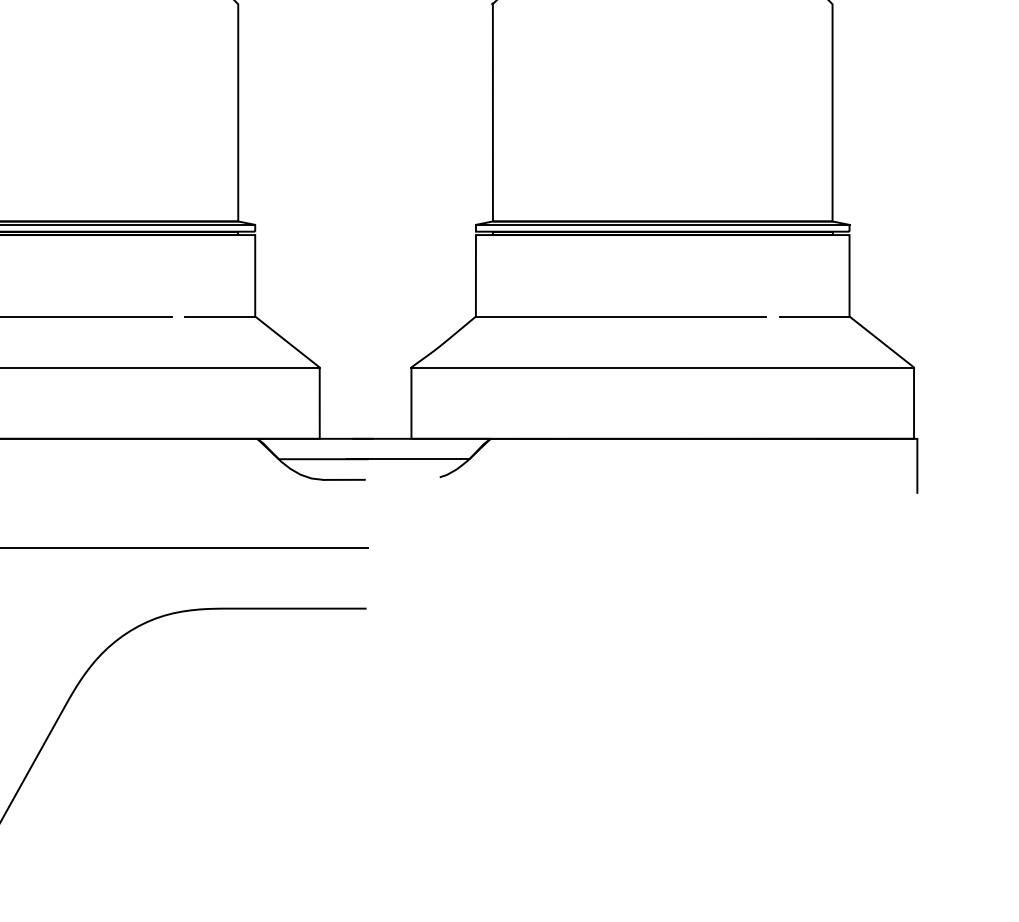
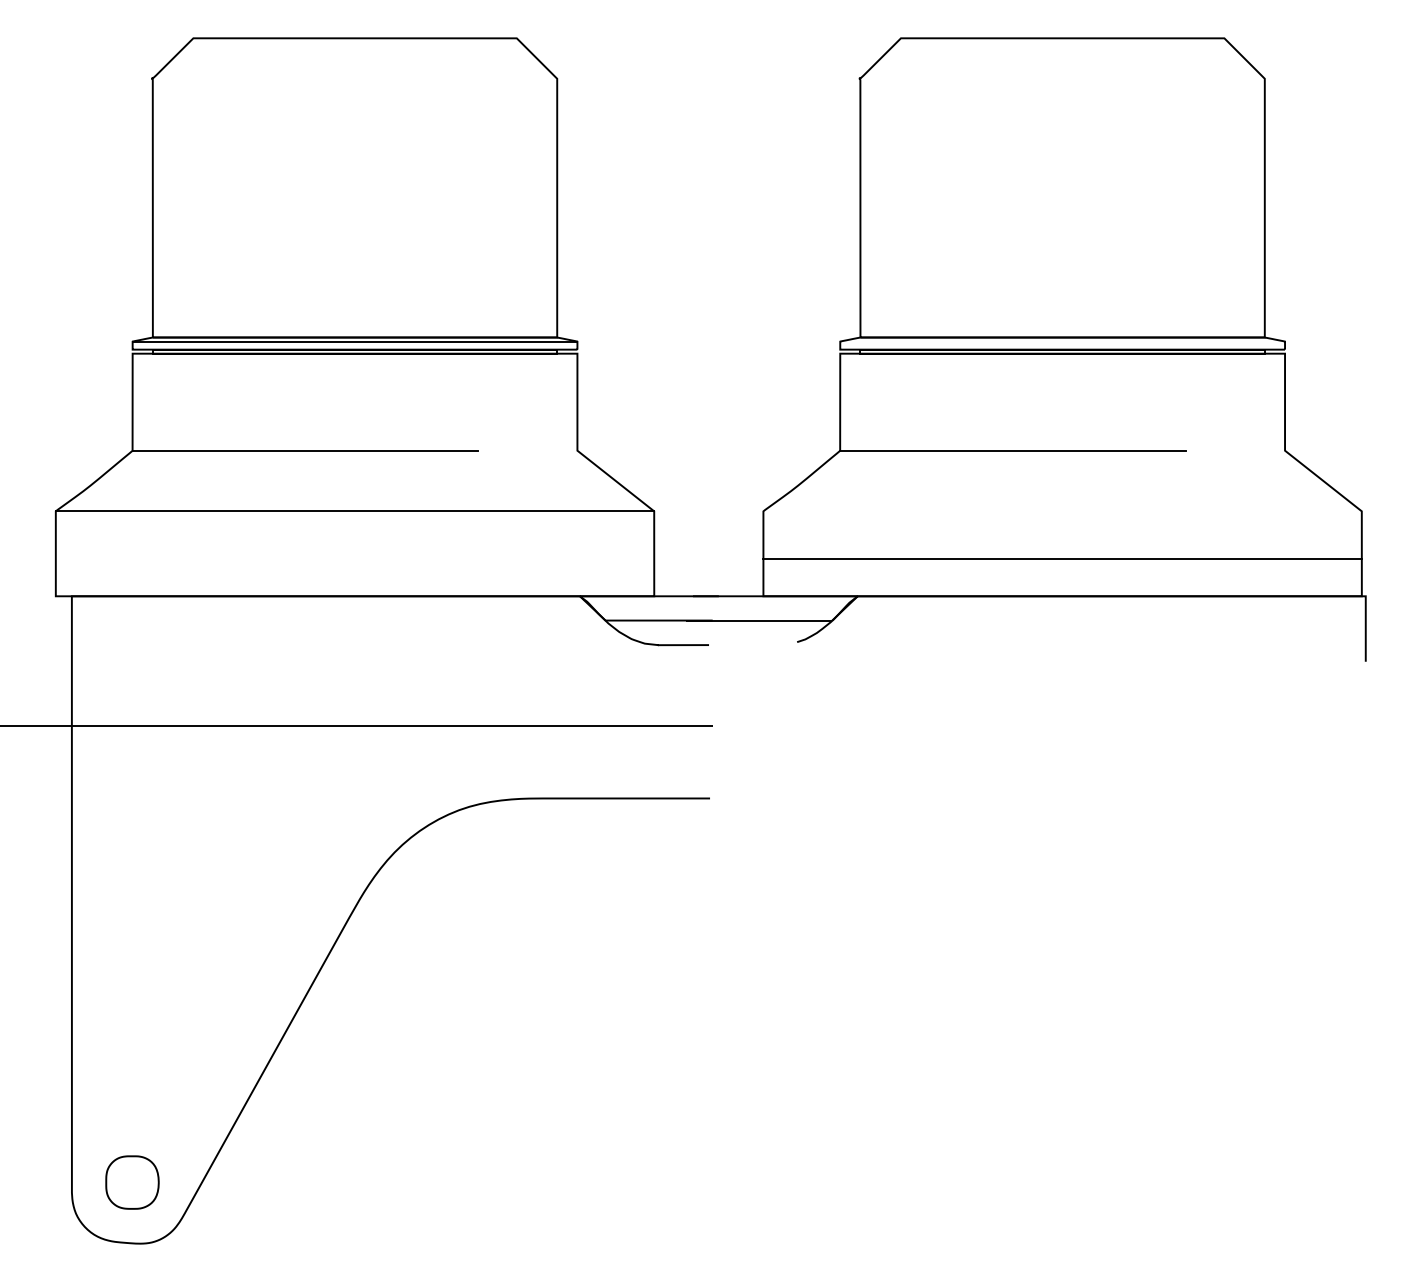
line: (662, 224) -> (1062, 341), removed
line: (220, 316) -> (535, 450), removed
line: (814, 316) -> (1243, 450), removed
line: (662, 367) -> (1062, 559), moved

